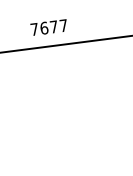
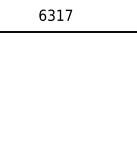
text: (44, 27) -> (51, 14), 7677 -> 6317

